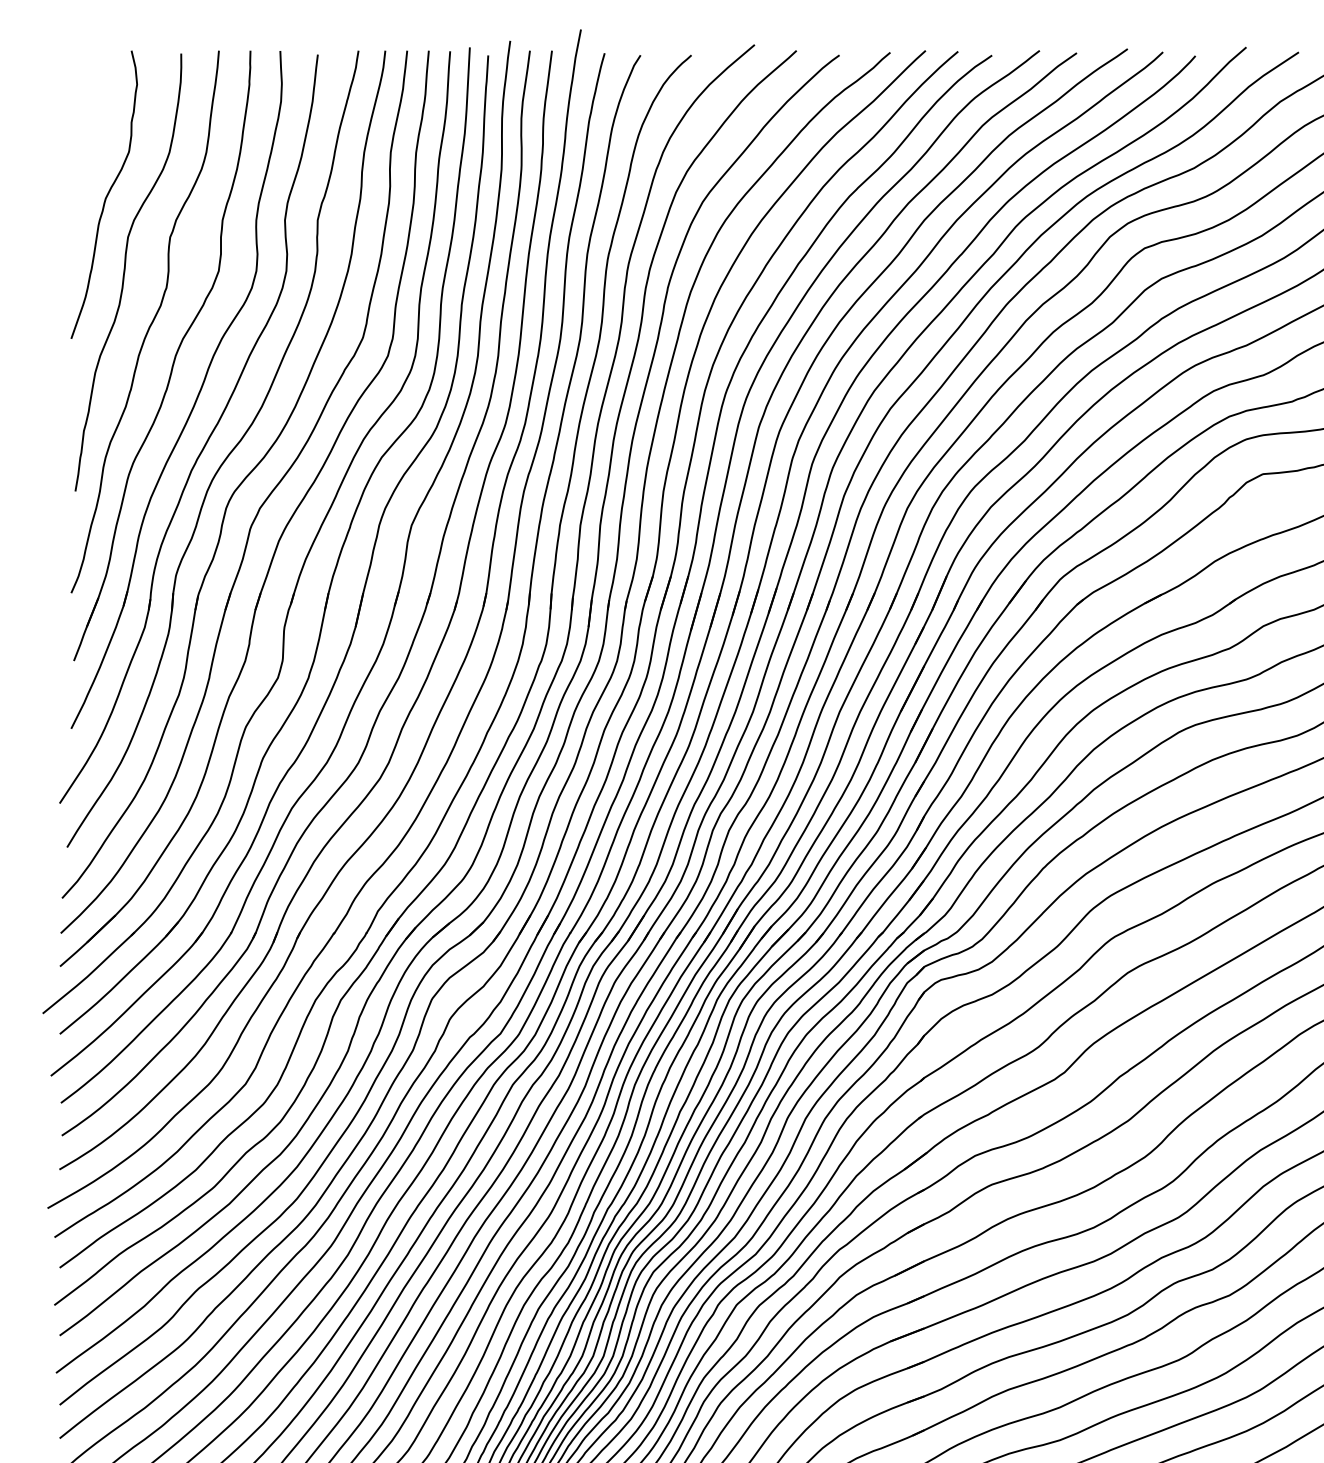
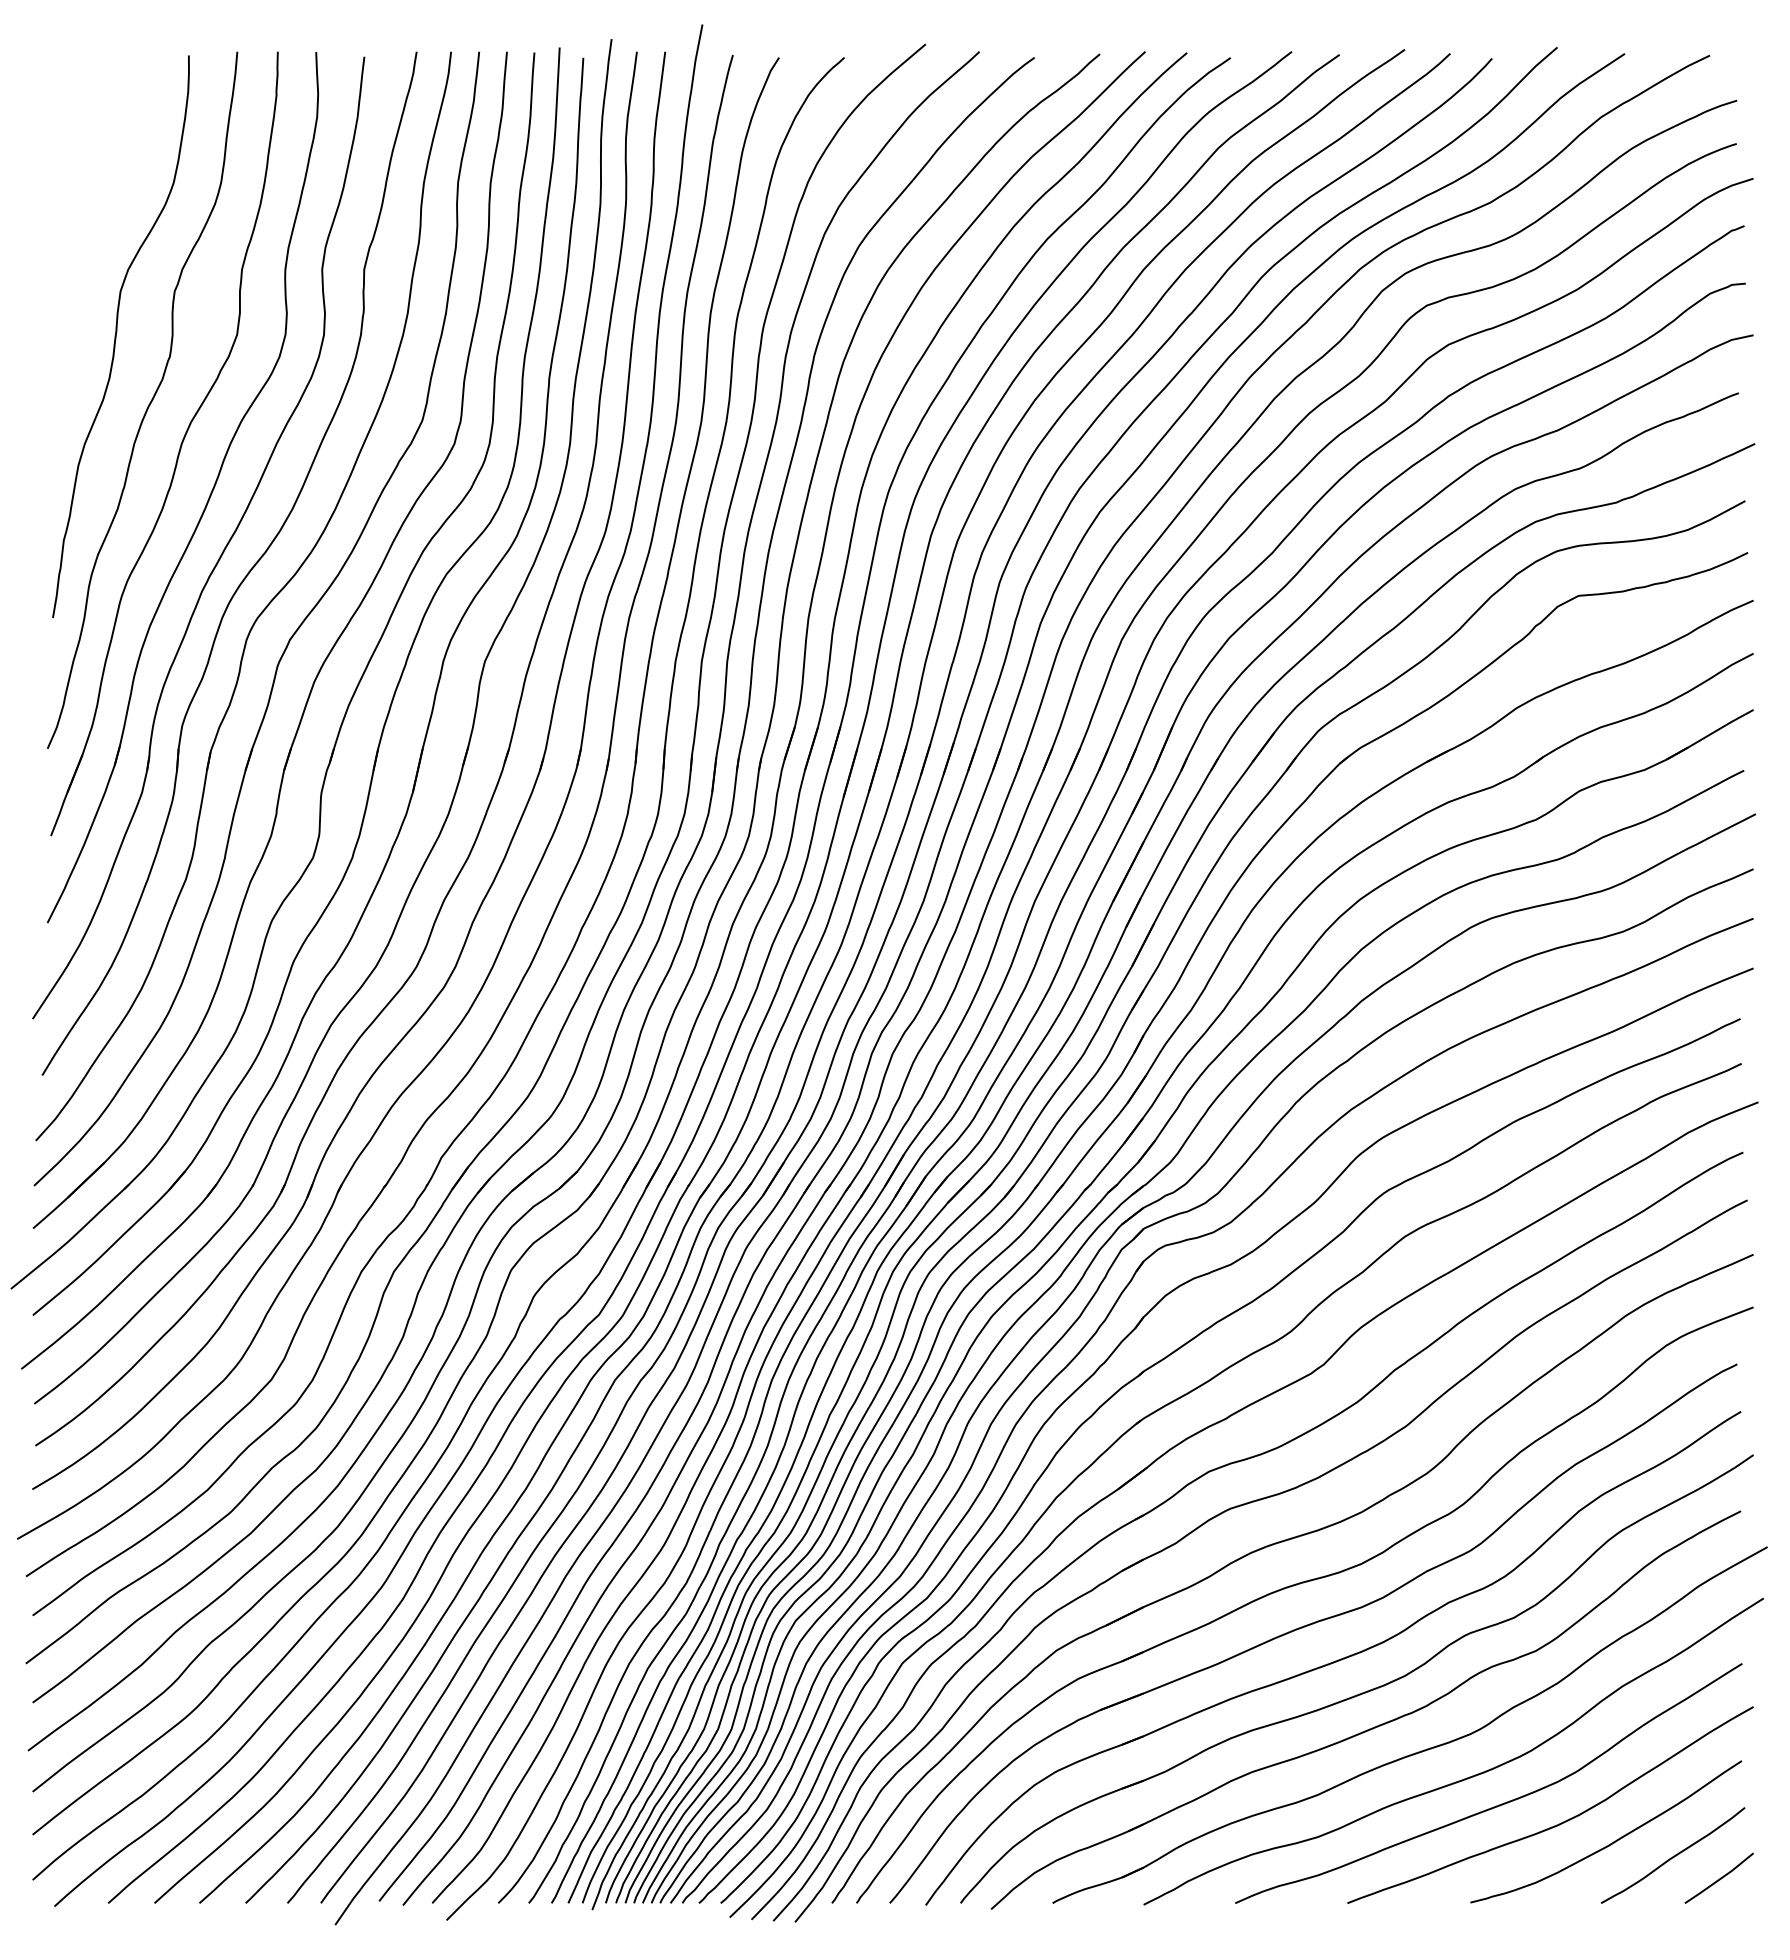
curve: (106, 196) -> (92, 238), removed

